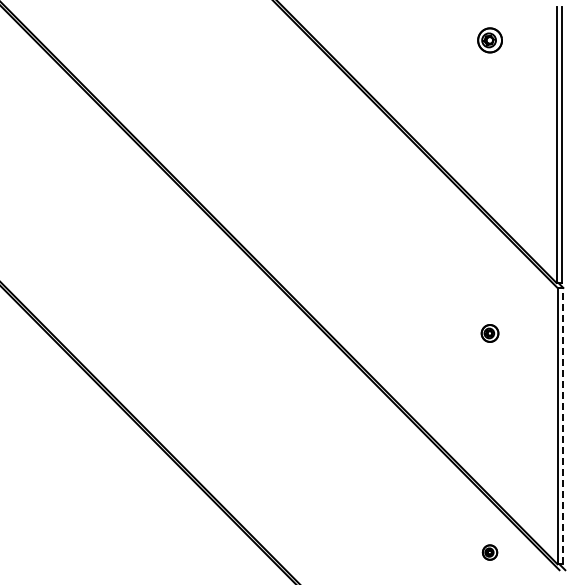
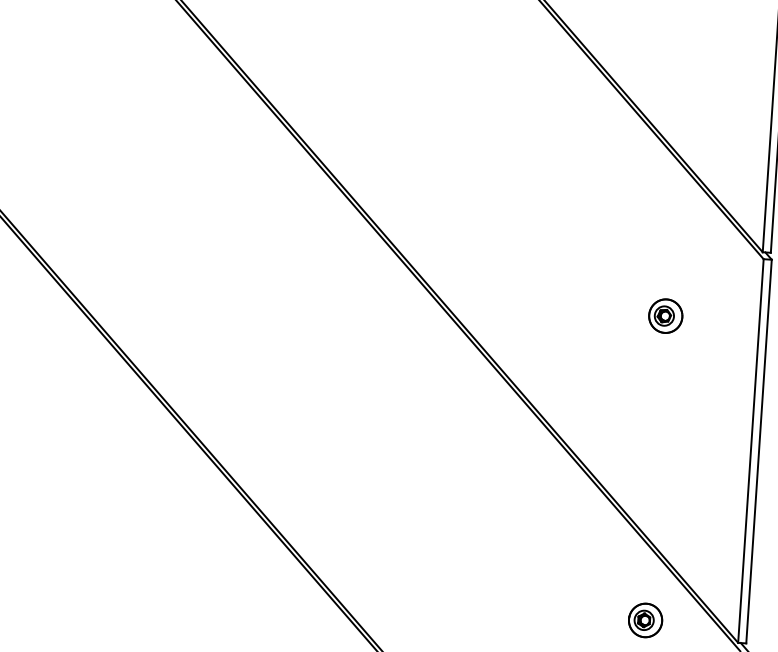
part: (489, 333) -> (664, 316), size x1.43
line: (563, 425) -> (759, 450), dashed -> solid
part: (489, 552) -> (644, 620), size x1.67

